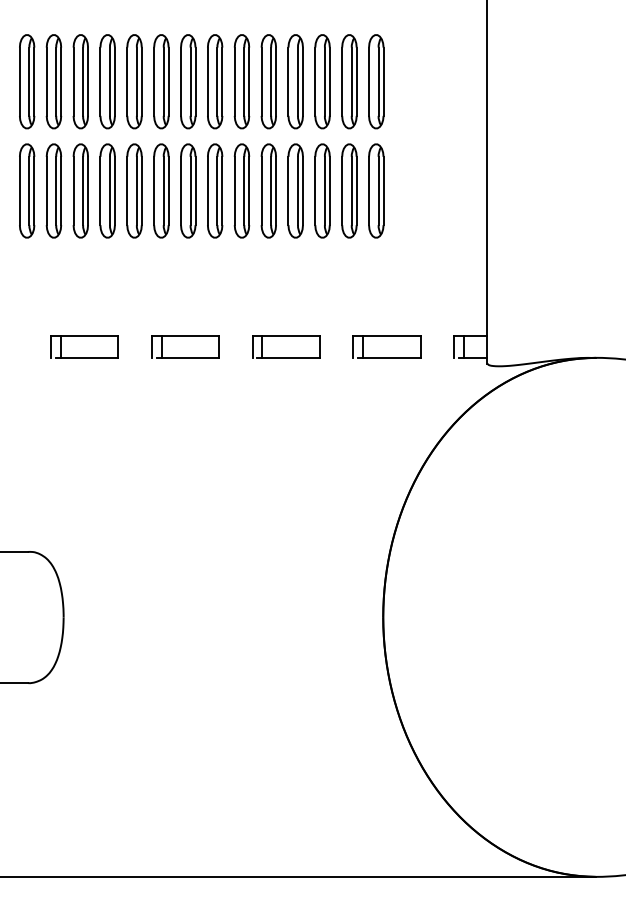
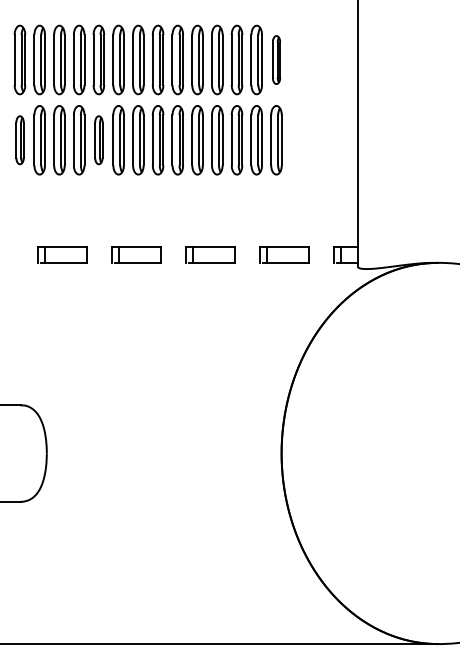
part: (376, 81) -> (276, 59), size x0.7
part: (27, 190) -> (20, 139), size x0.7
part: (134, 190) -> (98, 139), size x0.7

